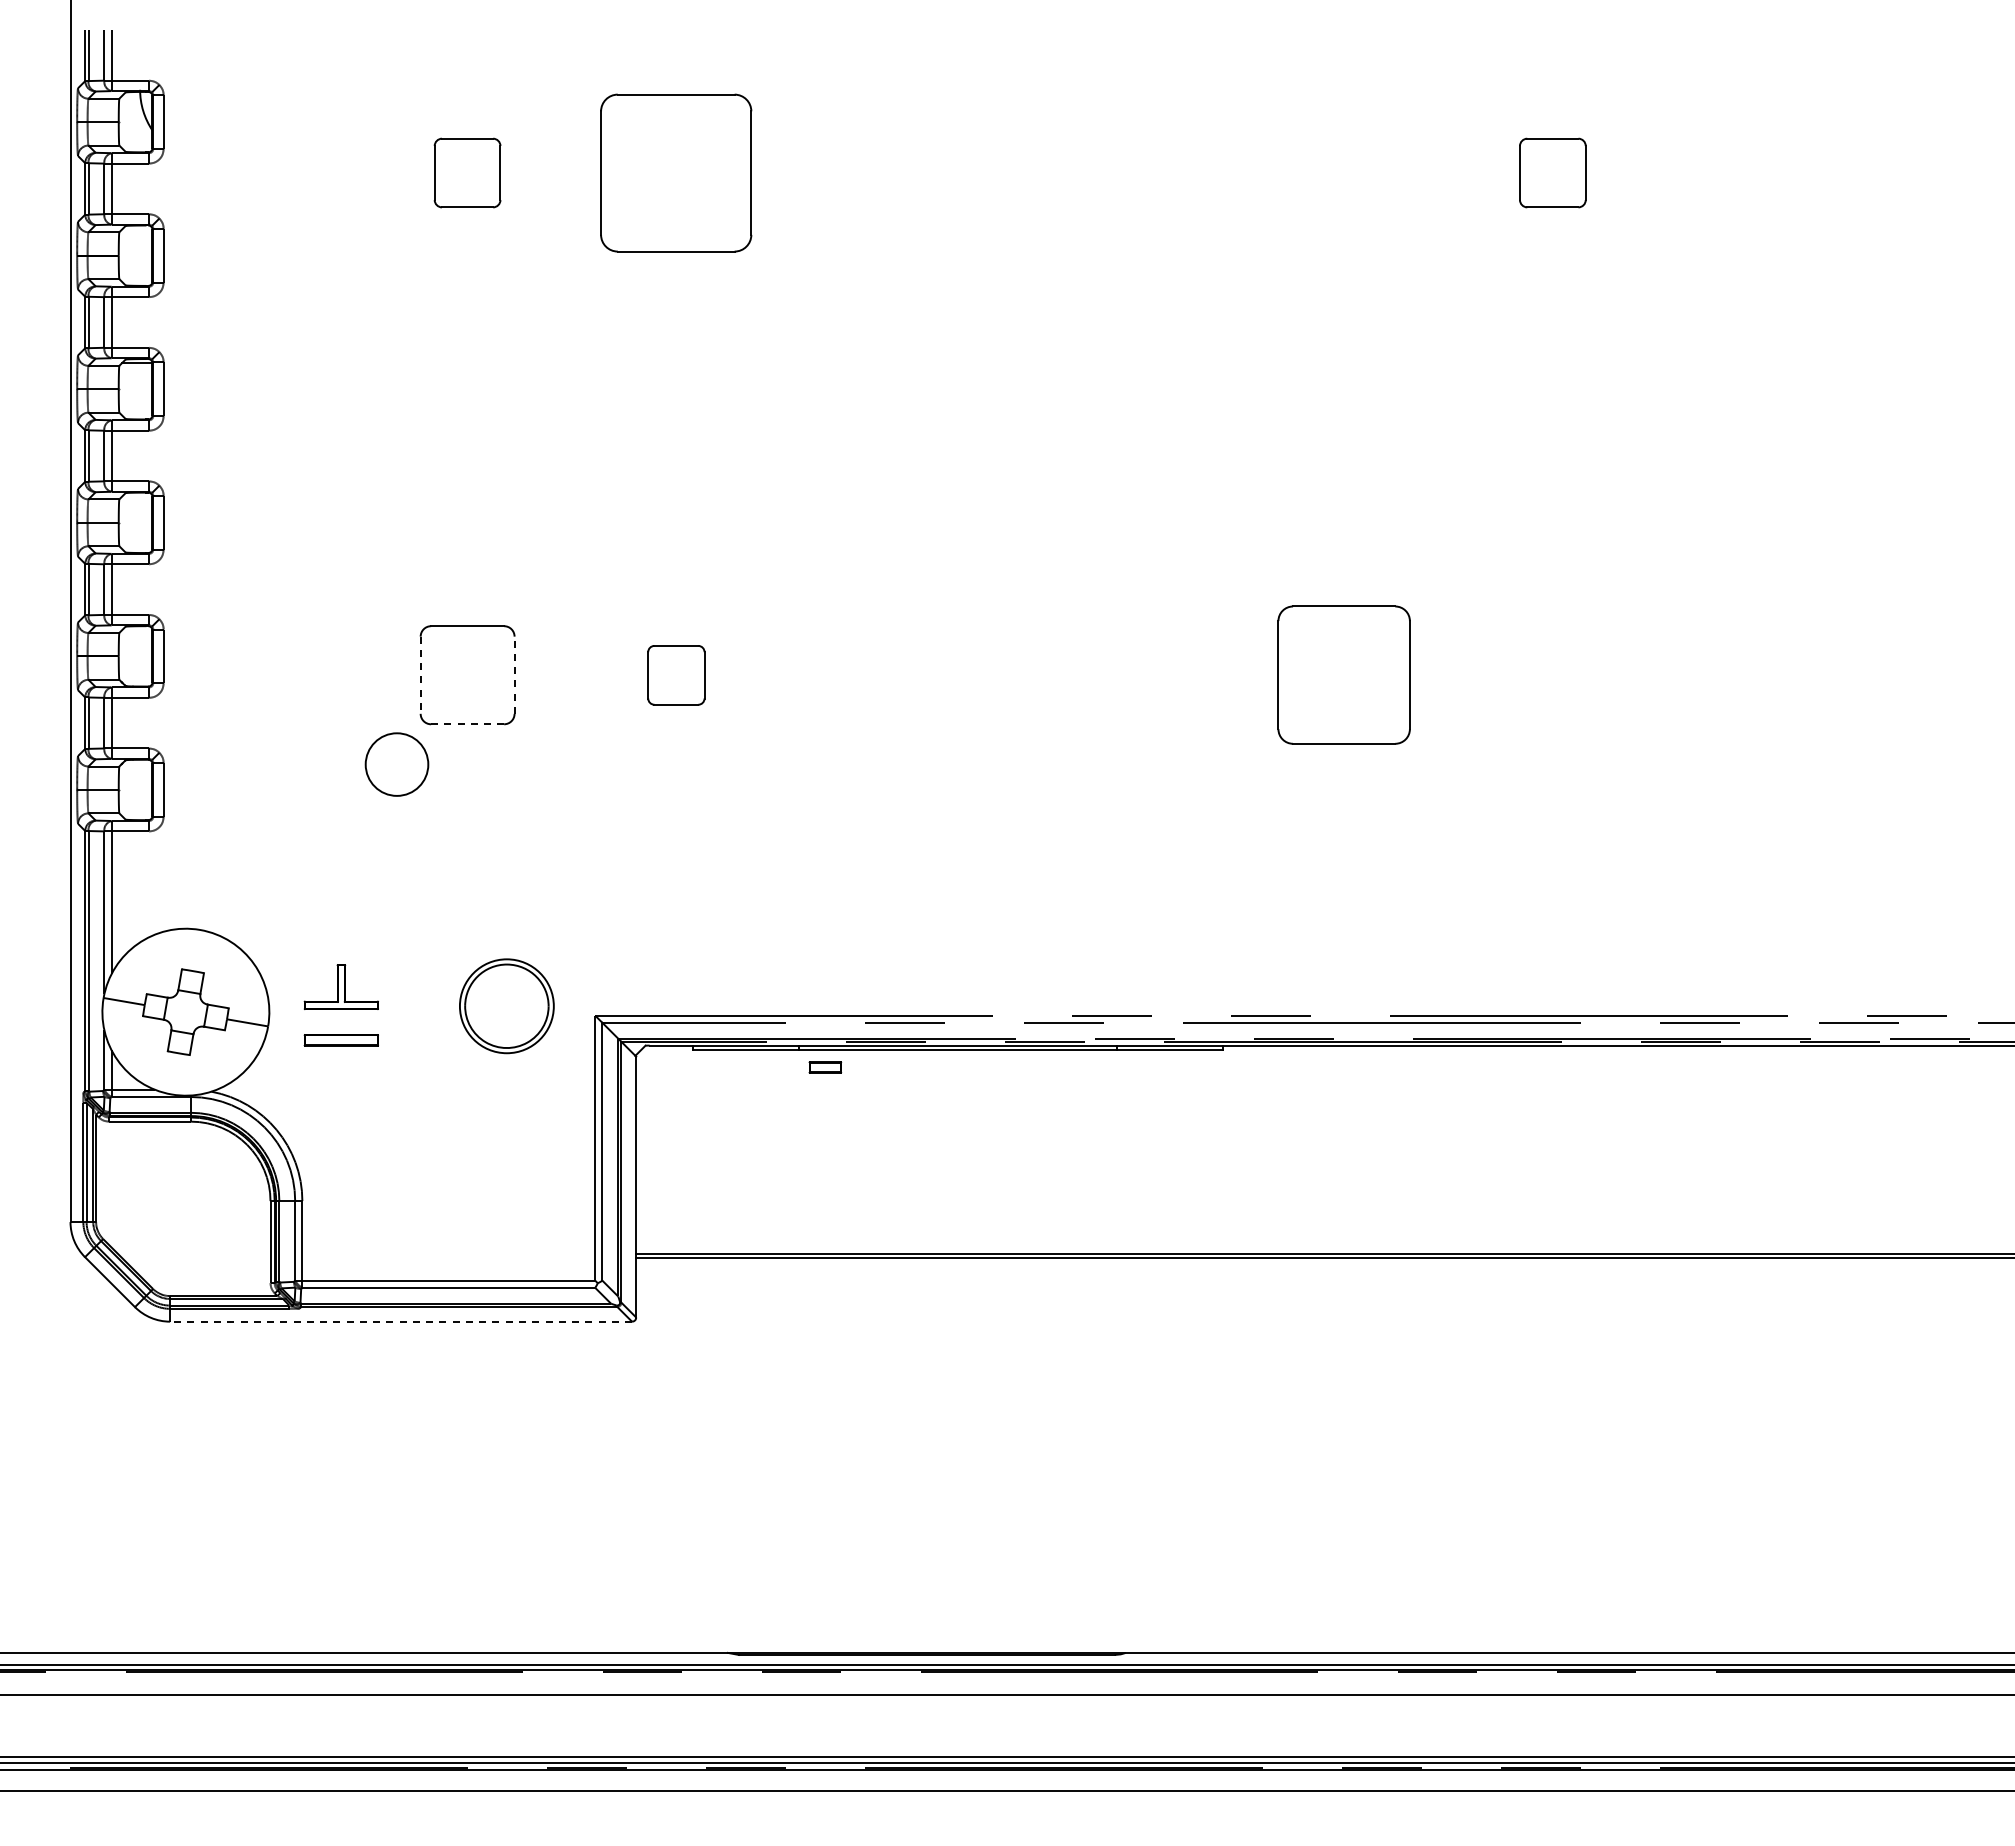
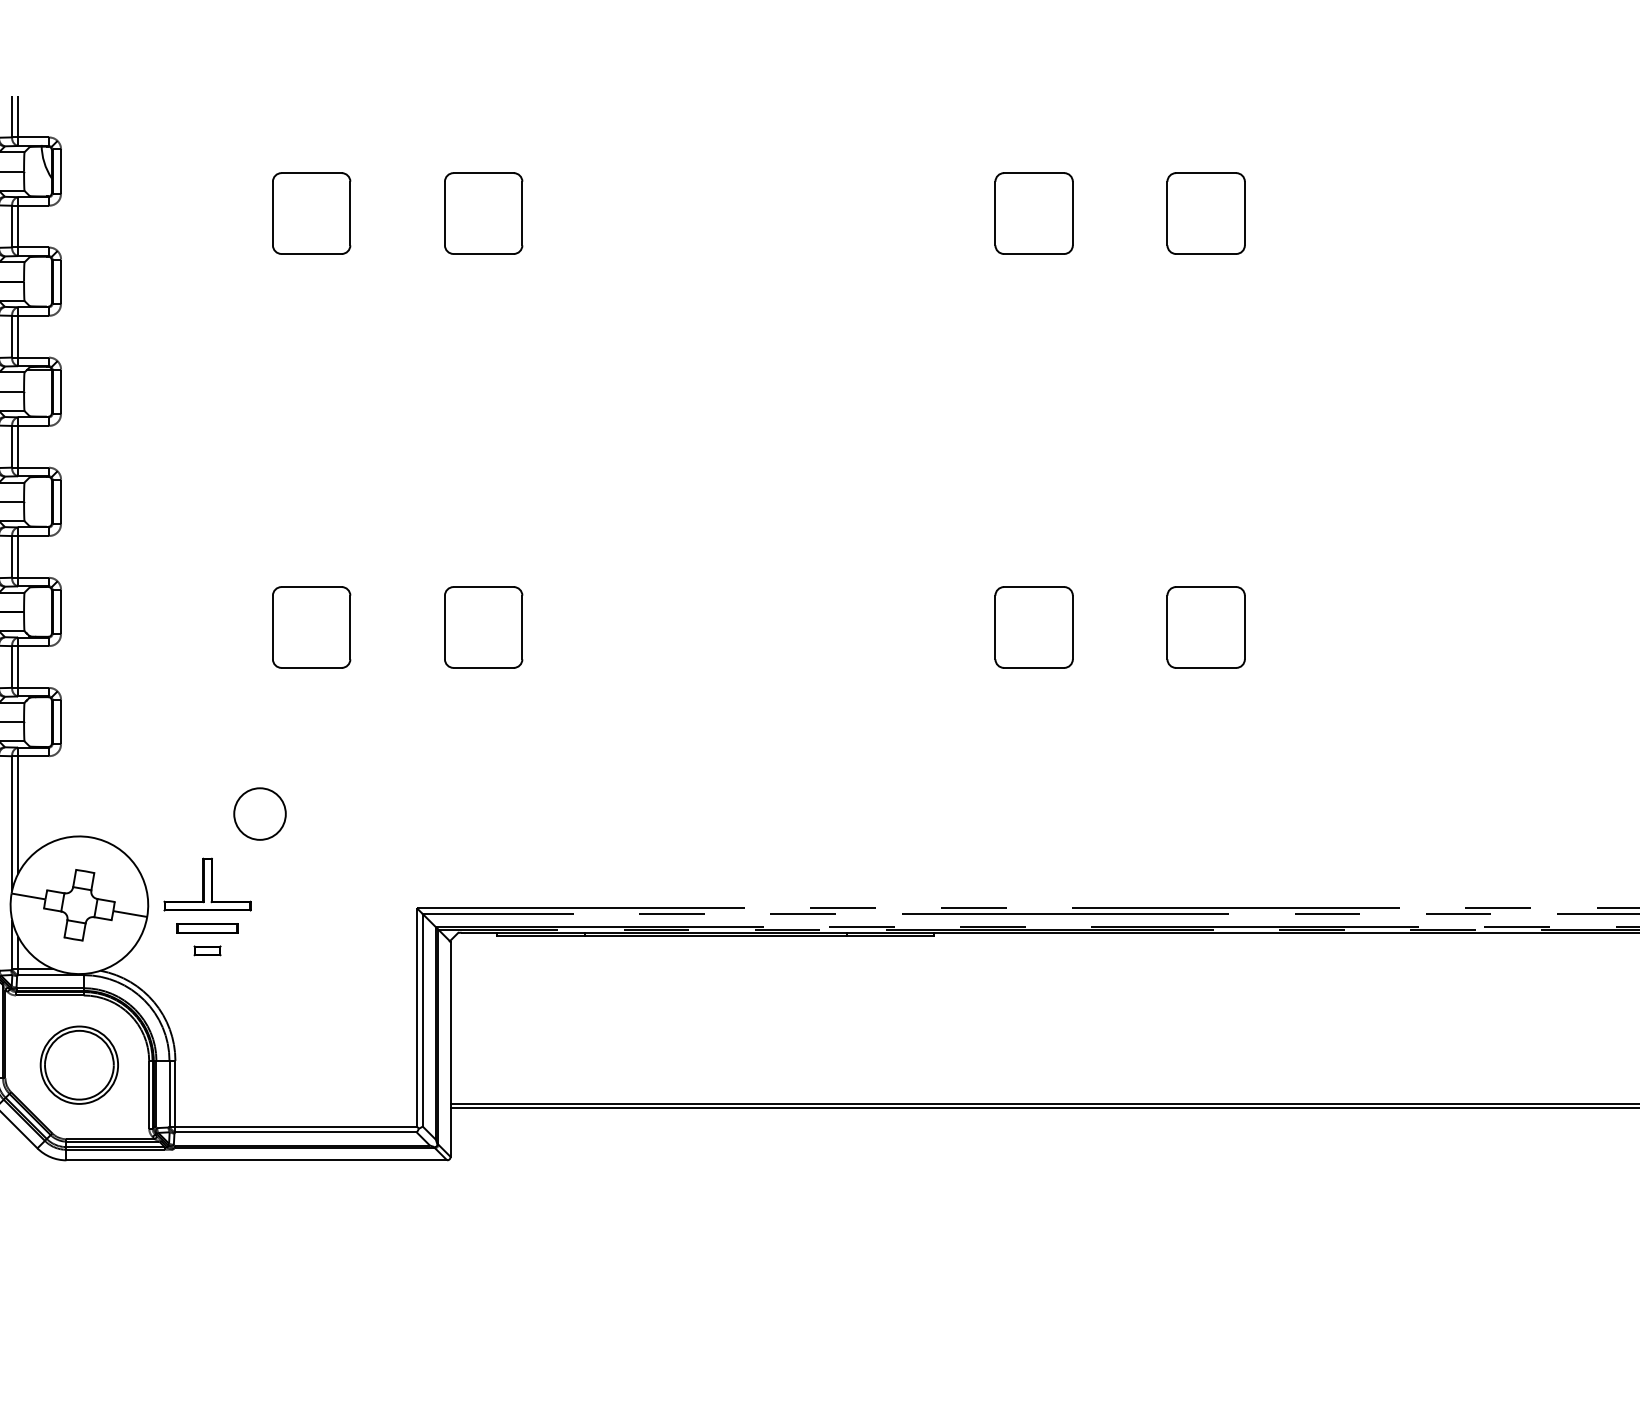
part: (467, 172) -> (311, 213), size x1.43
part: (676, 172) -> (483, 213), size x0.62
part: (1343, 172) -> (1033, 213), added
part: (1552, 172) -> (1205, 213), size x1.43
line: (420, 675) -> (272, 627), dashed -> solid
line: (514, 675) -> (350, 627), dashed -> solid
part: (676, 675) -> (483, 627), size x1.67
part: (1343, 675) -> (1033, 627), size x0.71
part: (1552, 675) -> (1205, 627), added
line: (467, 724) -> (311, 668), dashed -> solid
circle: (396, 764) -> (259, 814), moved
part: (341, 986) -> (207, 884), size x1.43
part: (506, 1006) -> (79, 1065), moved
part: (825, 1067) -> (207, 950), moved
line: (401, 1321) -> (257, 1160), dashed -> solid

